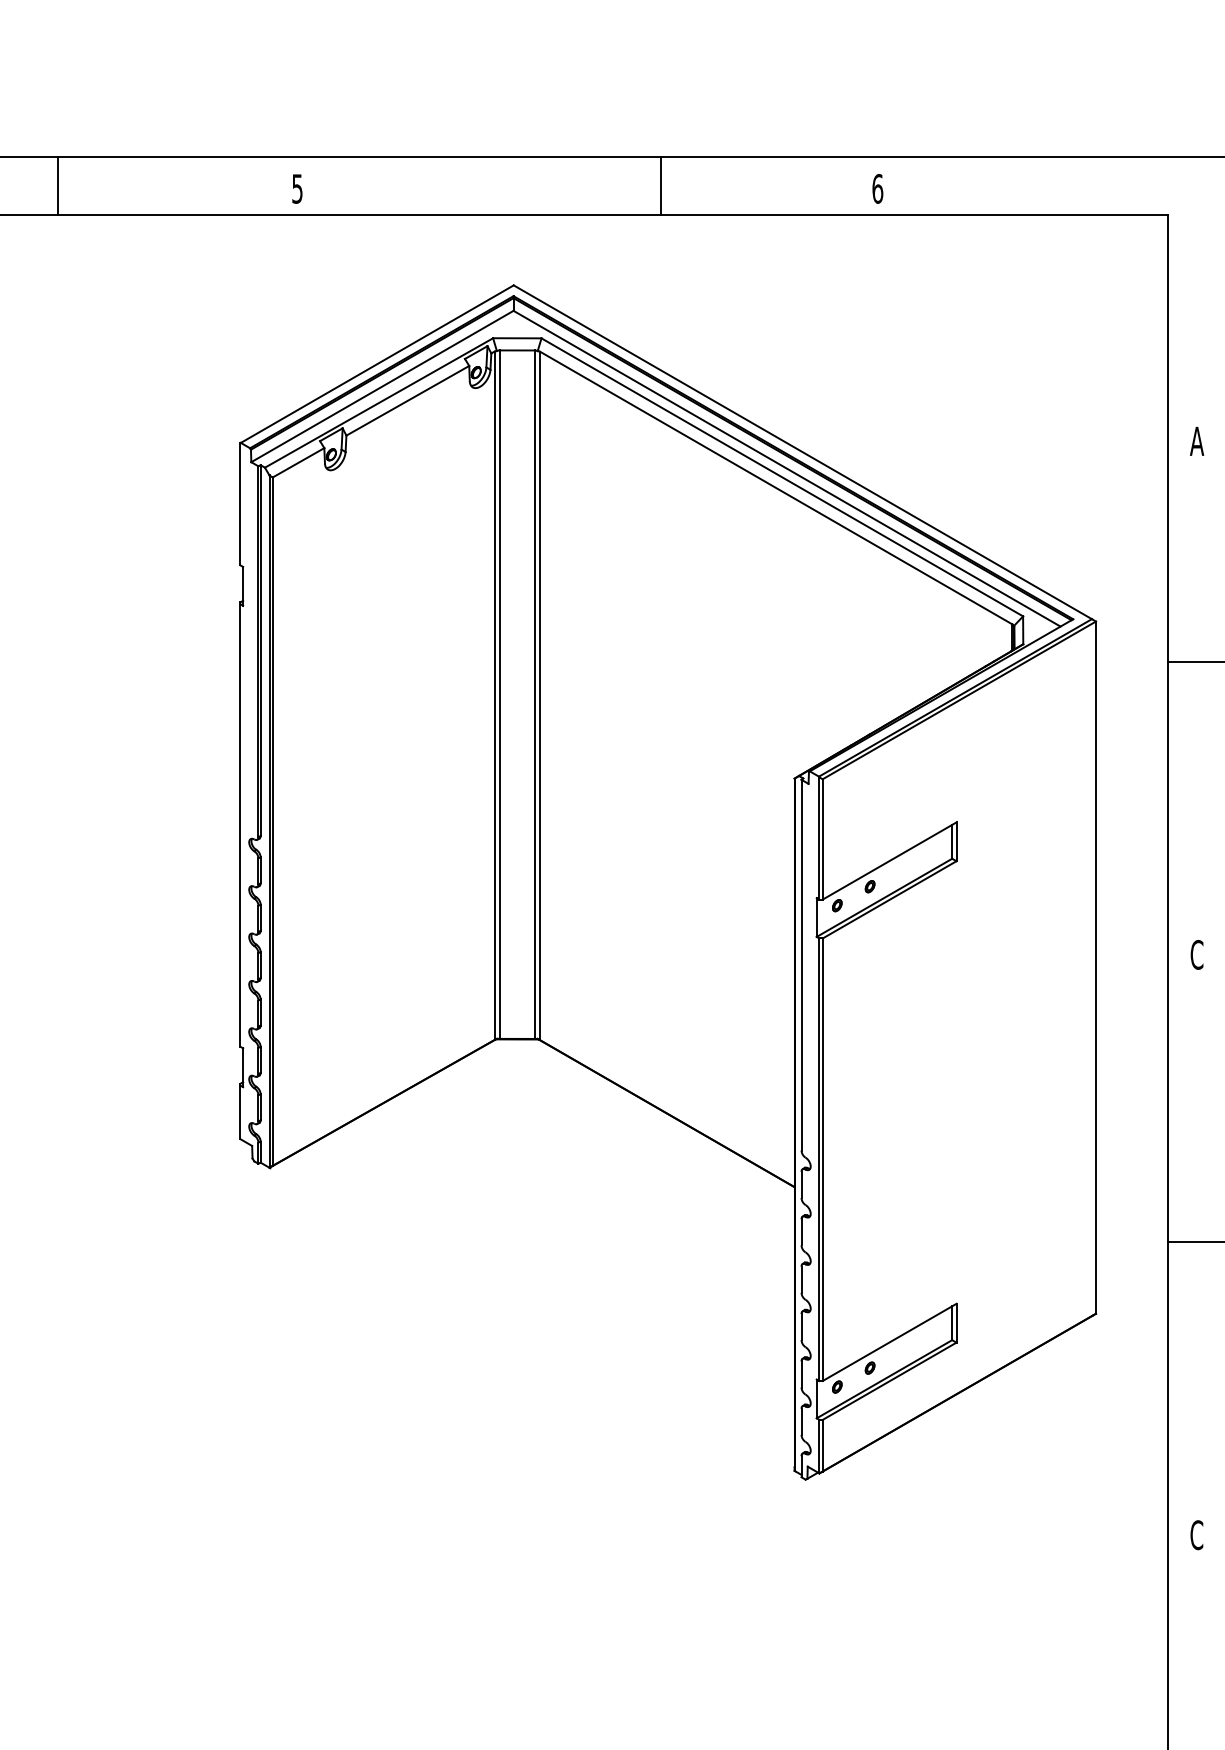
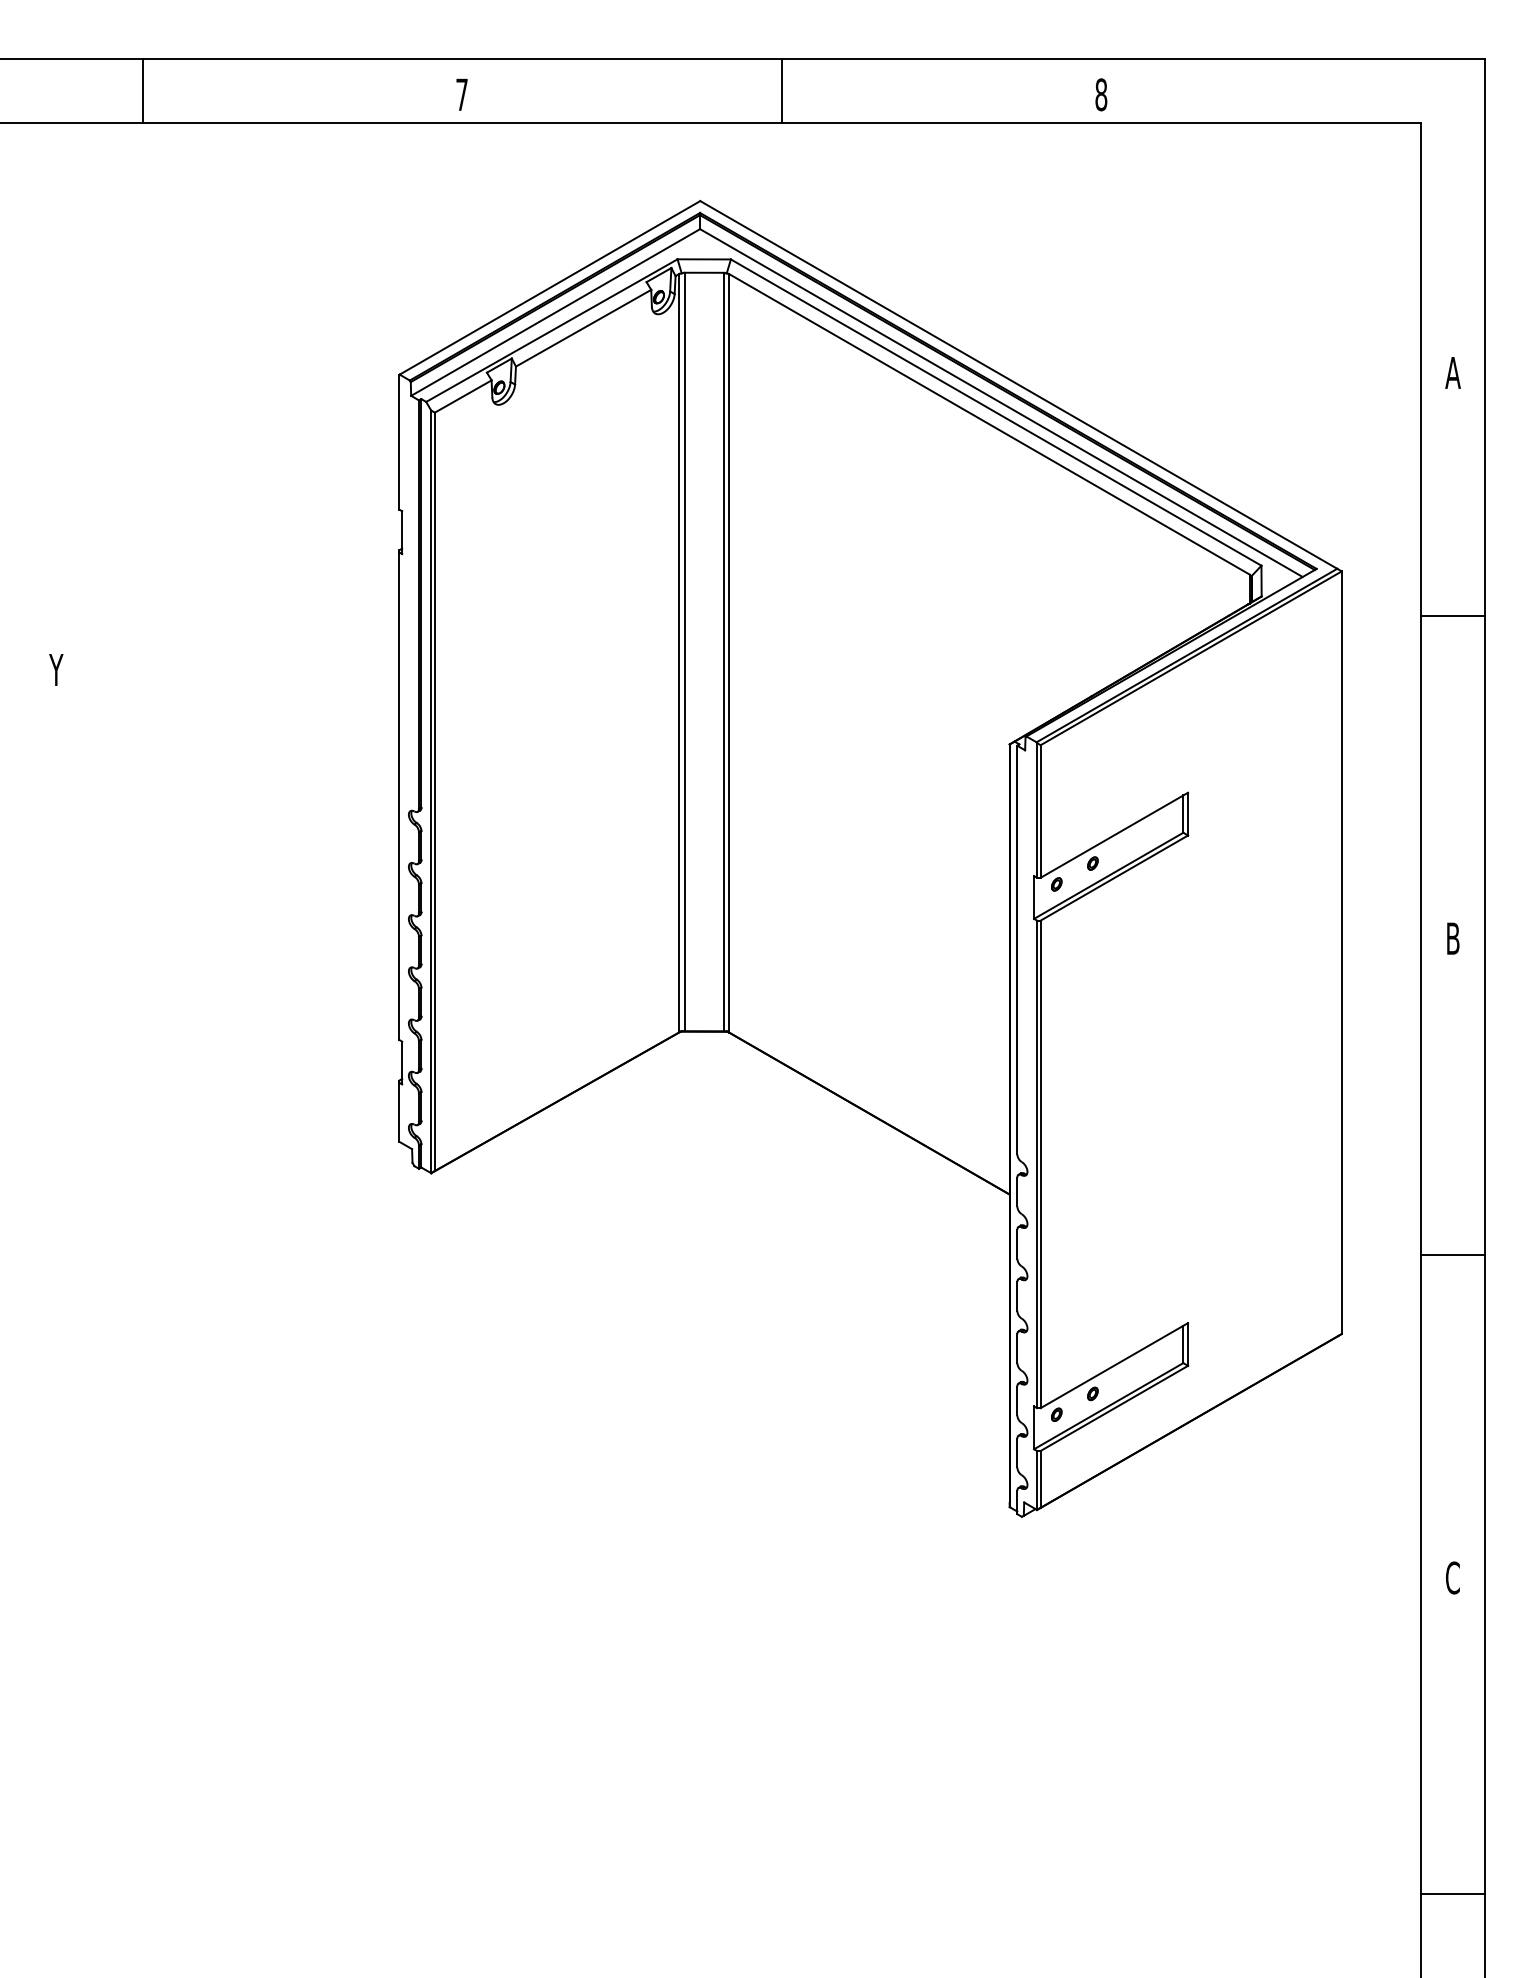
line: (58, 185) -> (142, 91), moved
line: (660, 185) -> (781, 91), moved
text: (296, 188) -> (461, 94), 5 -> 7
text: (877, 188) -> (1101, 94), 6 -> 8
text: (1197, 954) -> (1453, 938), C -> B

